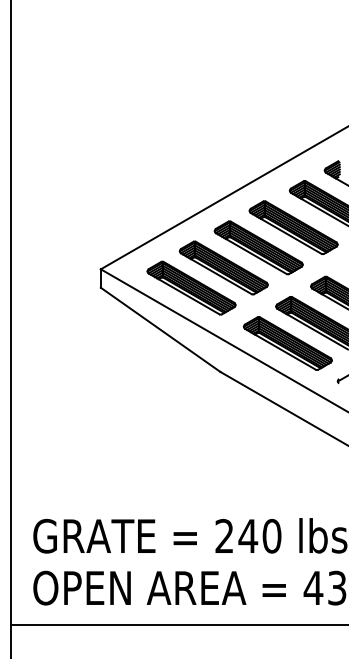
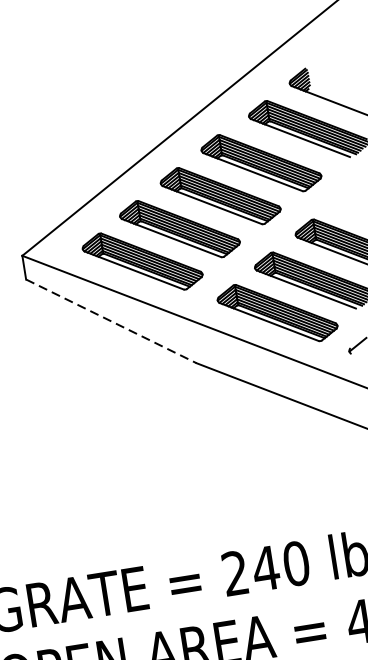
line: (161, 330) -> (112, 322), solid -> dashed

